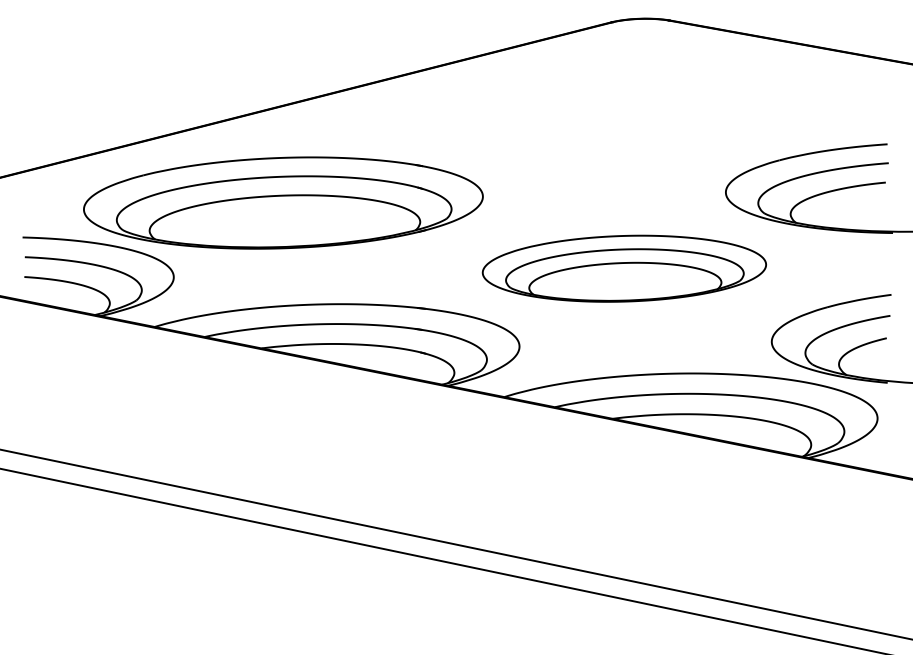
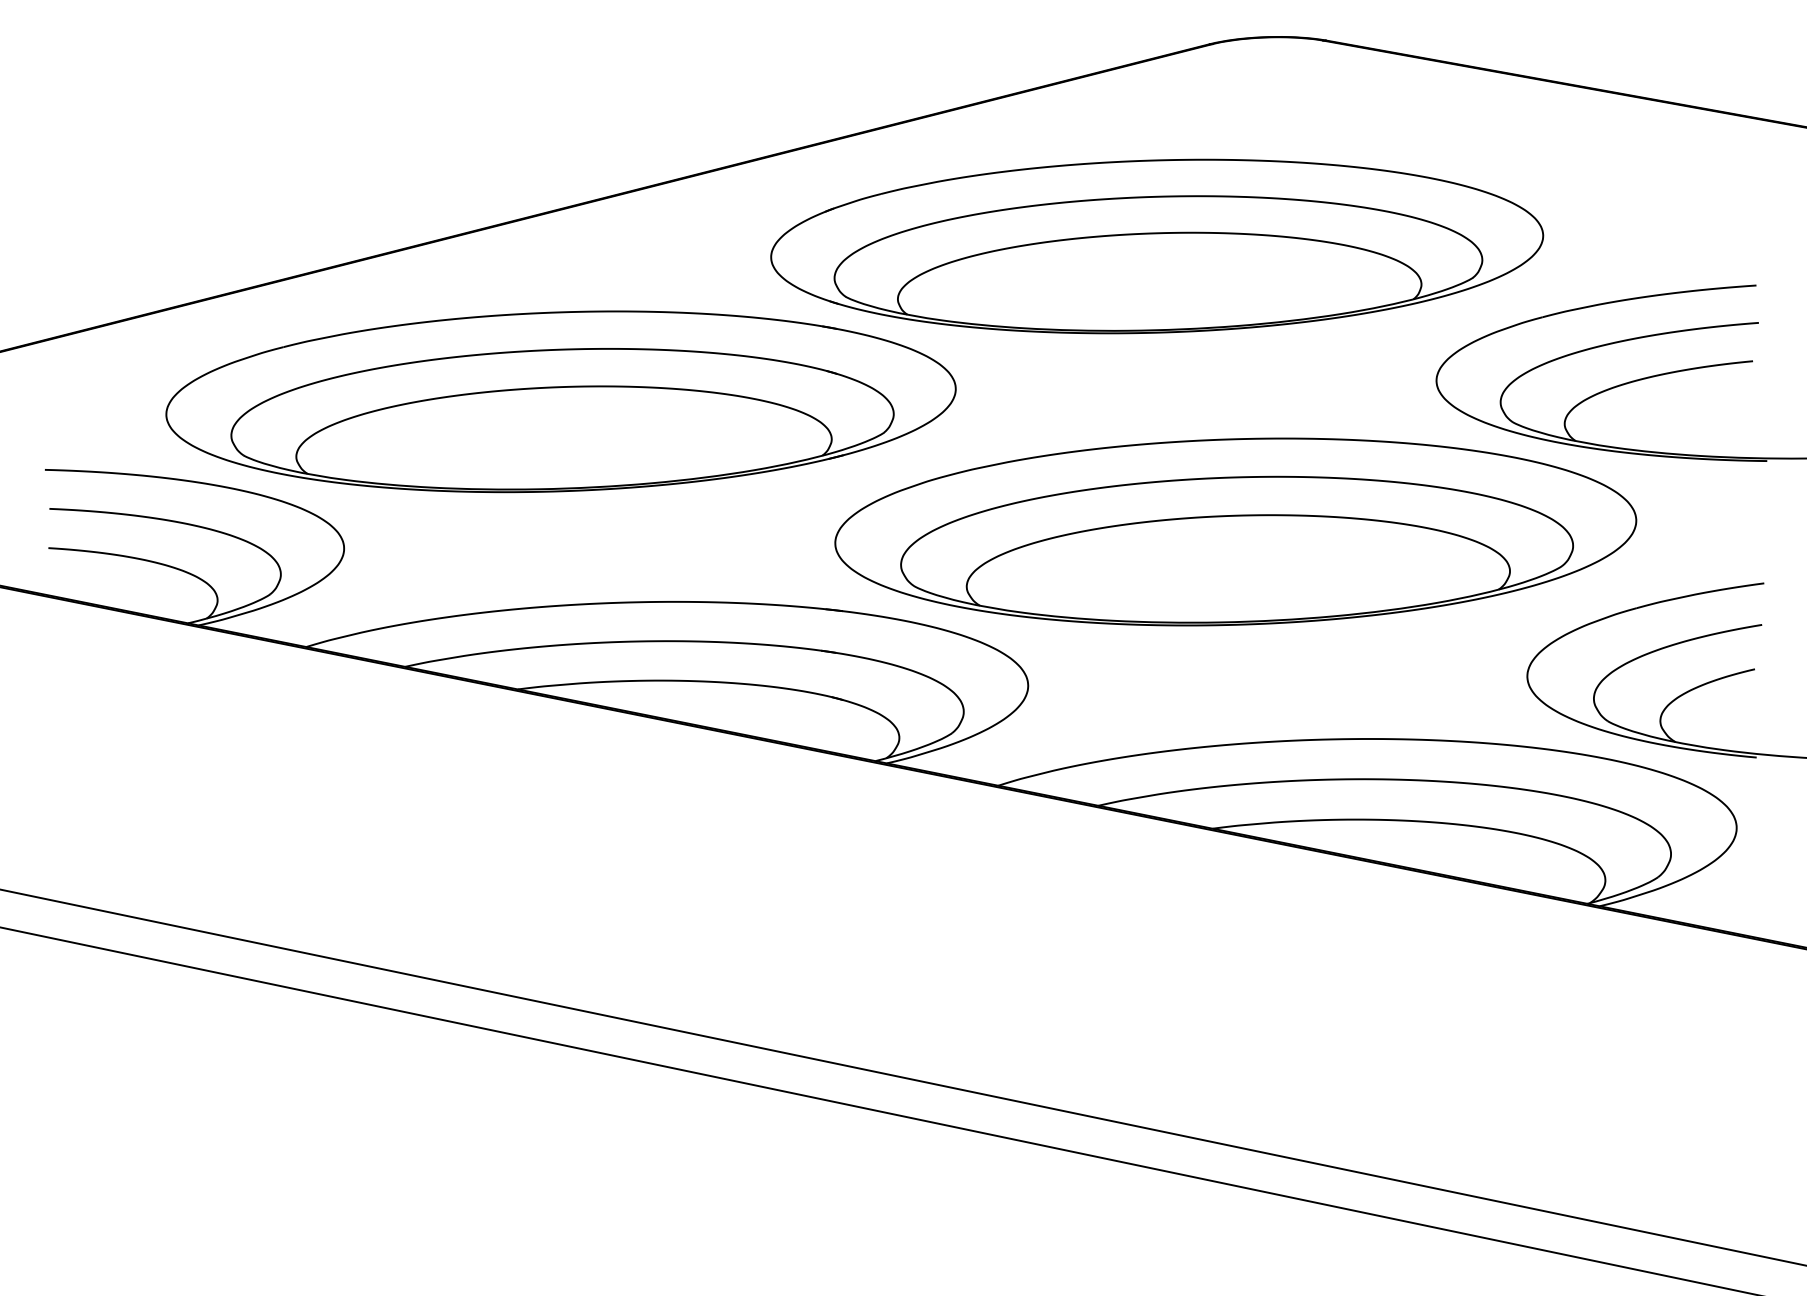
part: (584, 124) -> (1156, 246), added
part: (624, 268) -> (1235, 531), size x1.43

